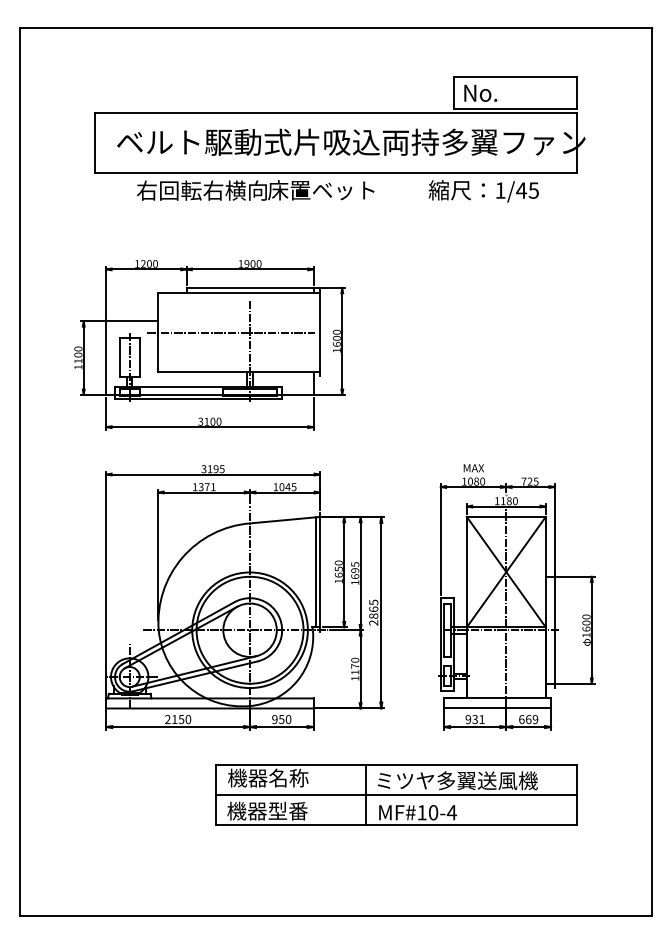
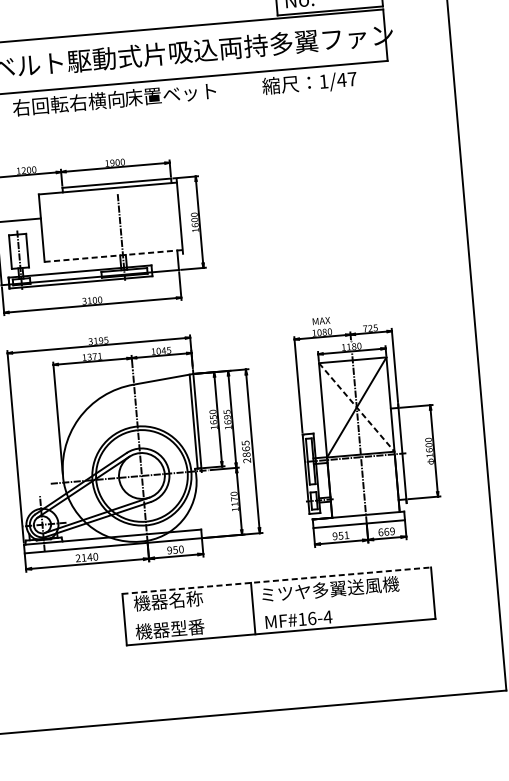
text: (533, 190) -> (352, 79), 1/45 -> 1/47
line: (231, 332) -> (104, 222), removed
line: (239, 372) -> (114, 256), solid -> dashed
line: (506, 572) -> (356, 407), solid -> dashed
text: (474, 718) -> (340, 534), 931 -> 951
text: (181, 719) -> (89, 557), 2150 -> 2140
line: (396, 765) -> (277, 580), solid -> dashed
line: (395, 795) -> (278, 606), removed
text: (433, 812) -> (312, 618), MF#10-4 -> MF#16-4

